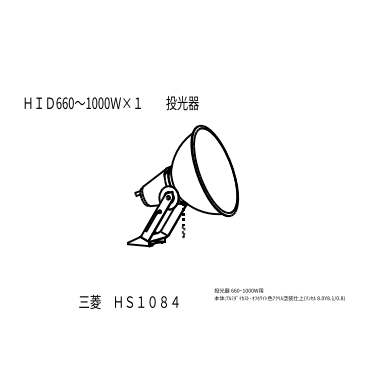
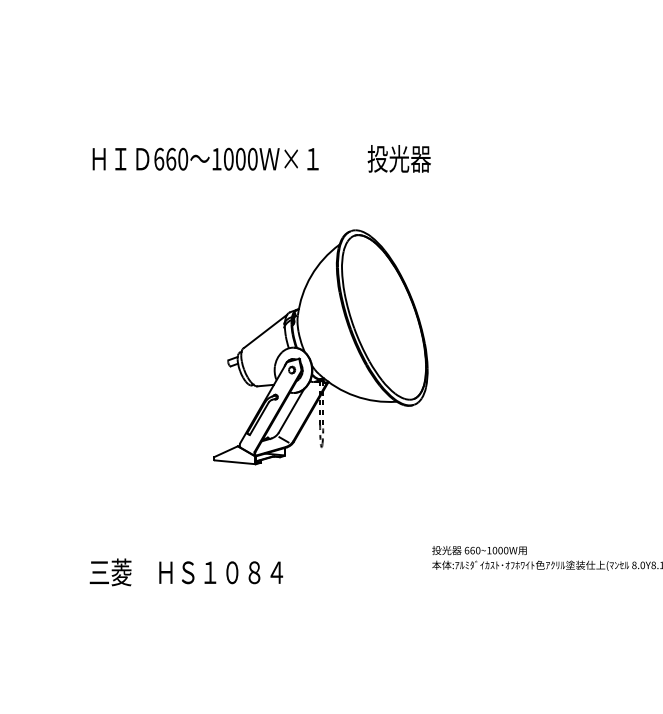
text: (111, 103) -> (261, 159), moved
part: (182, 186) -> (319, 348), moved
text: (128, 301) -> (185, 571), moved

